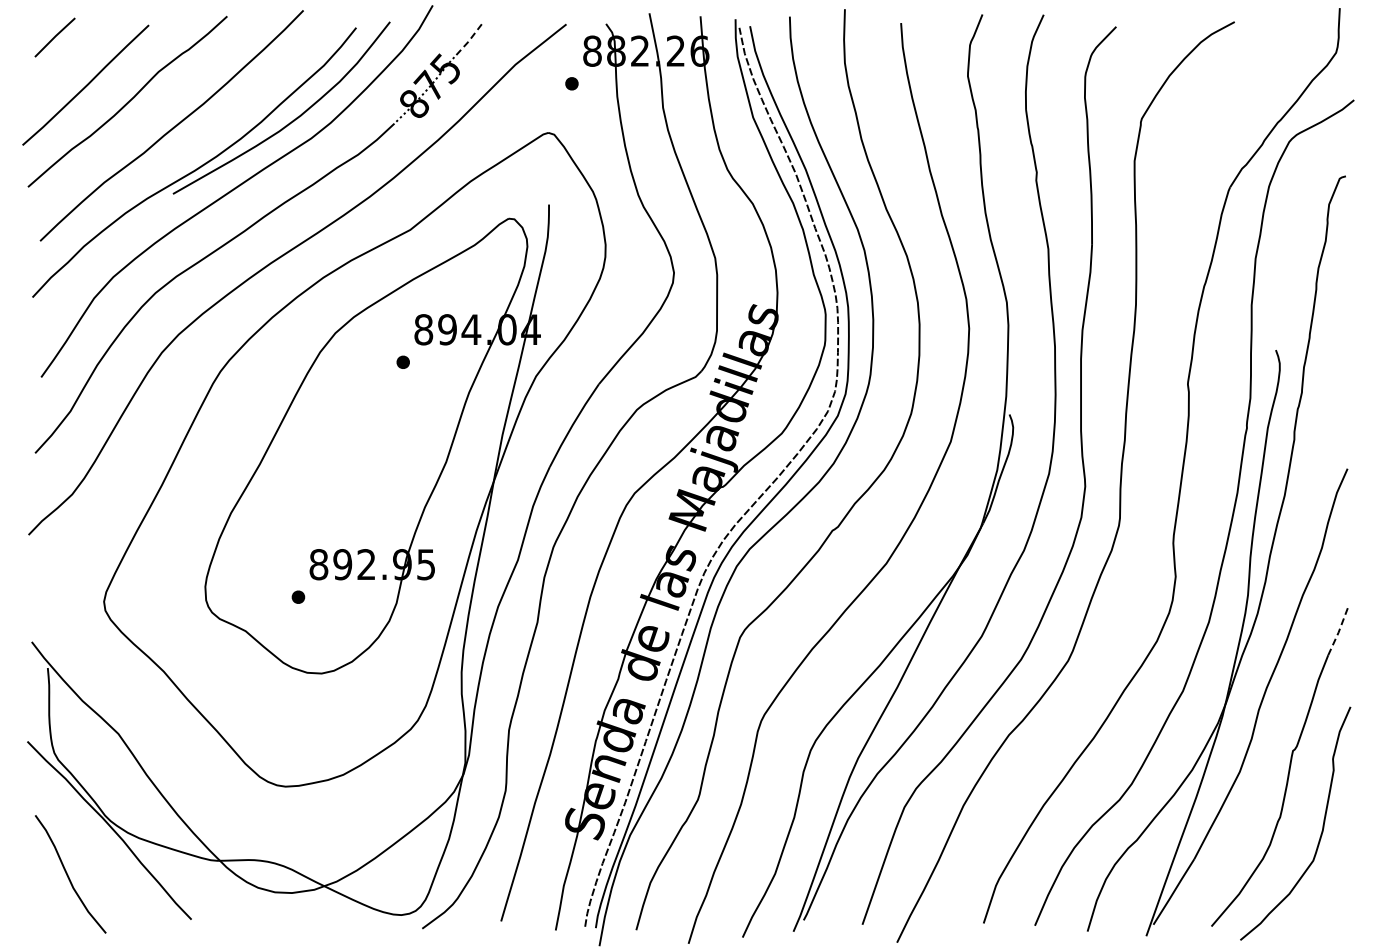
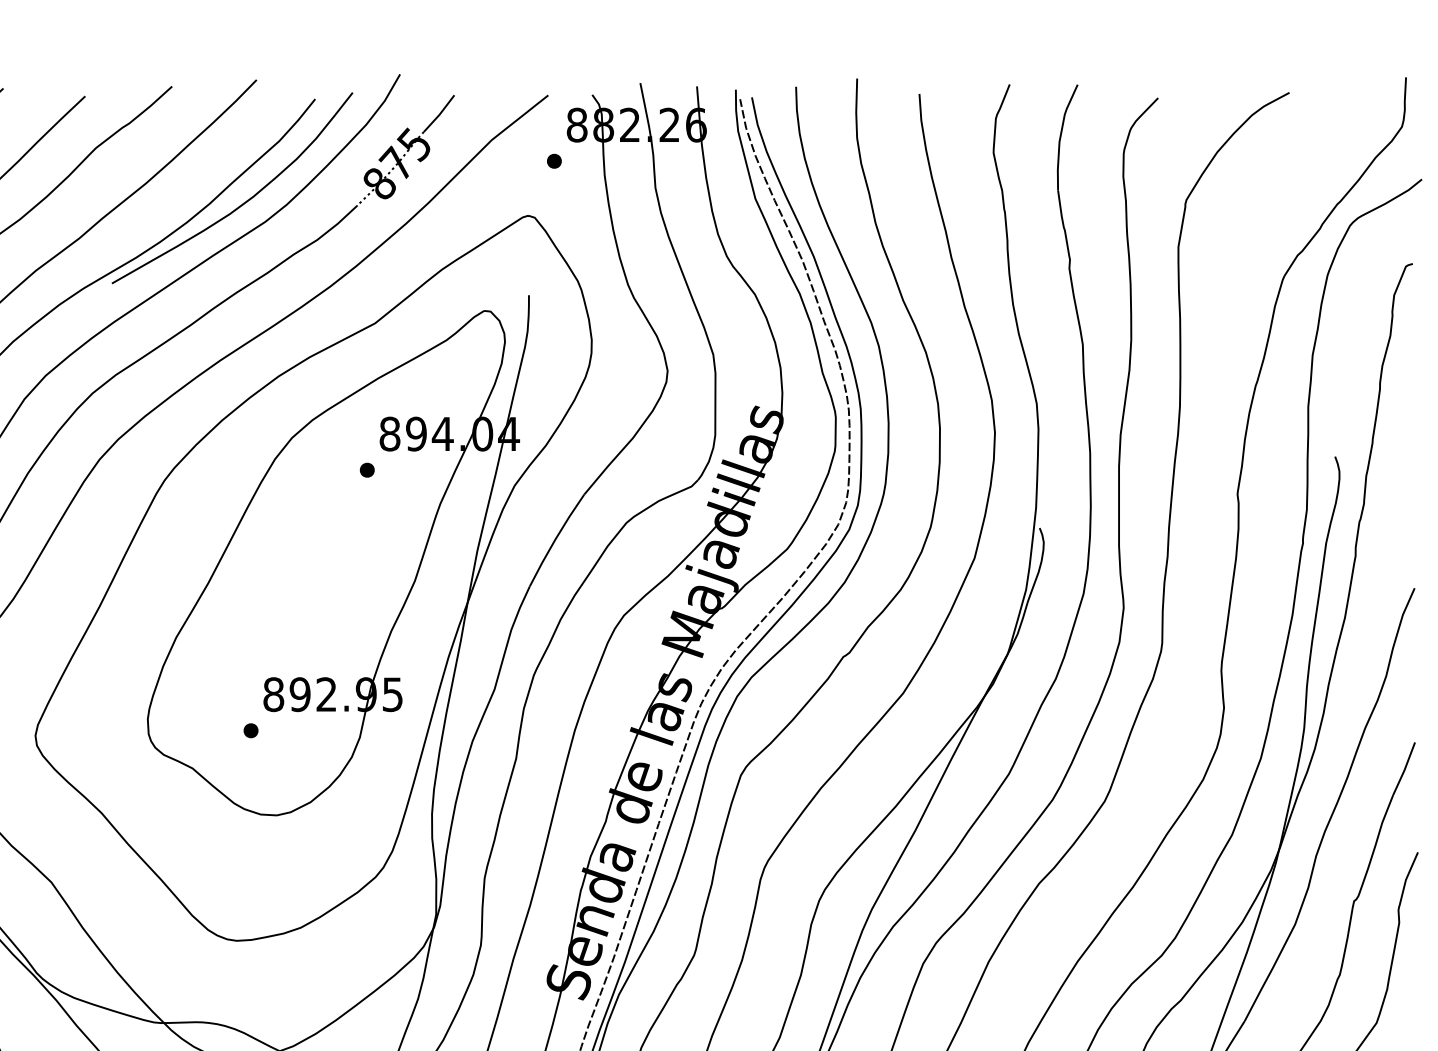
line: (468, 41) -> (439, 114), dashed -> solid
line: (1338, 631) -> (1404, 768), dashed -> solid

